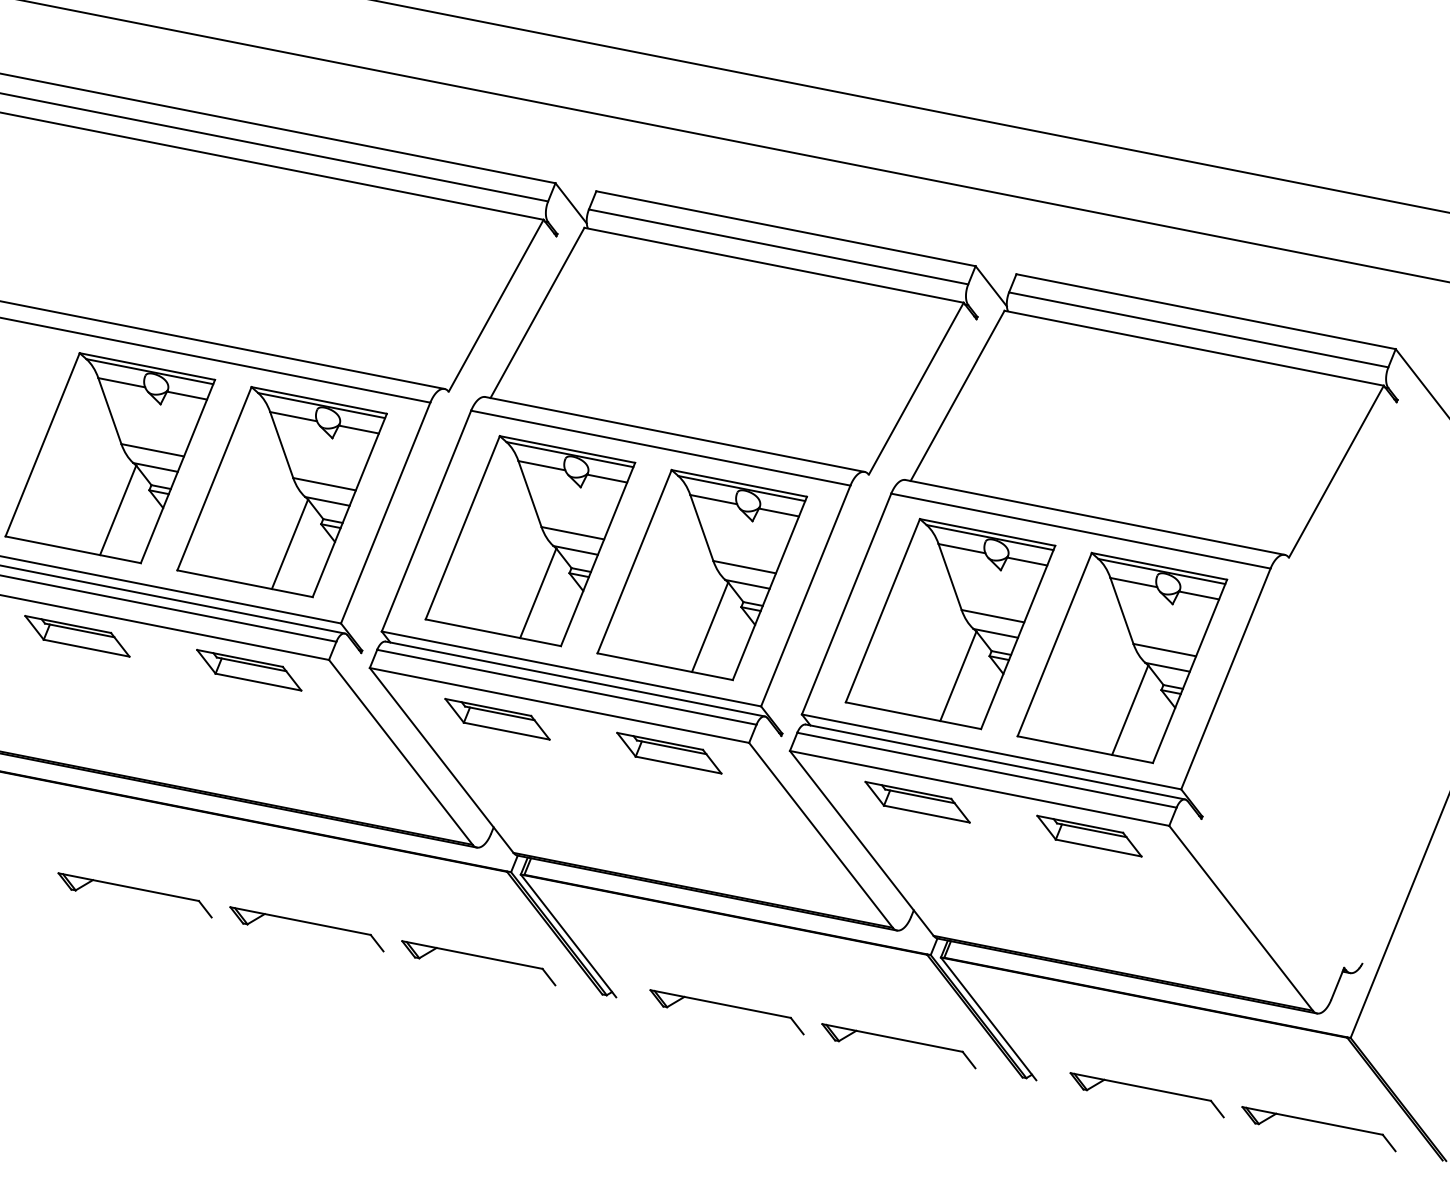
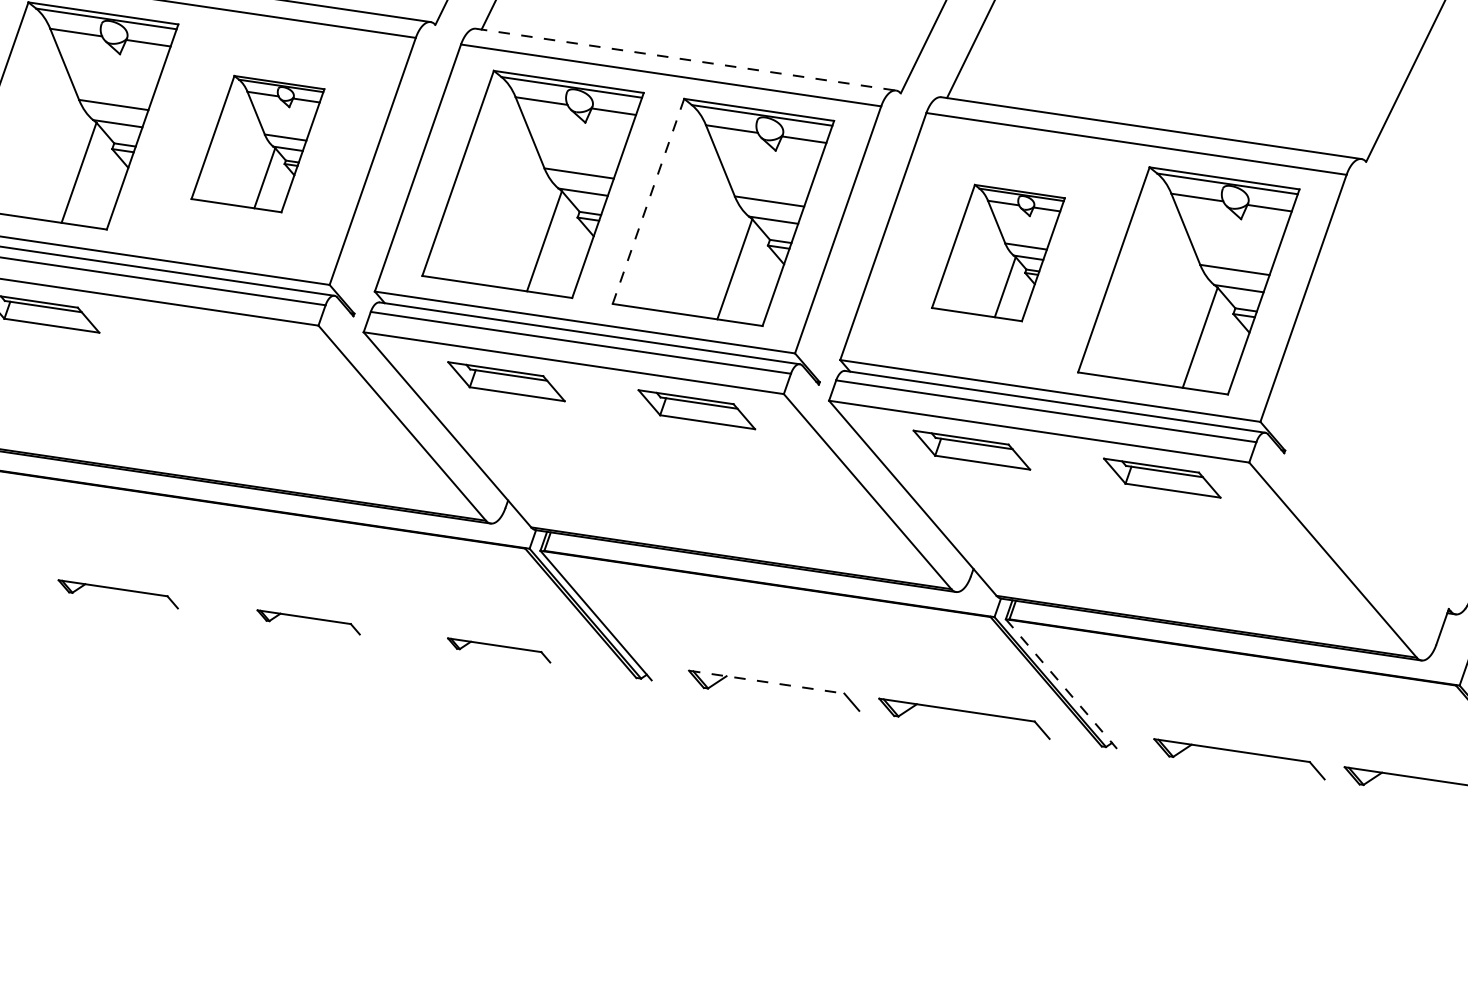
line: (675, 434) -> (686, 59), solid -> dashed
part: (281, 492) -> (257, 144), size x0.6
line: (634, 561) -> (648, 201), solid -> dashed
part: (950, 624) -> (998, 253), size x0.6
part: (249, 669) -> (231, 340), removed
part: (134, 895) -> (117, 594), size x0.7
part: (306, 929) -> (308, 622), size x0.6
part: (478, 963) -> (498, 650), size x0.6
line: (721, 1004) -> (767, 682), solid -> dashed
line: (988, 1018) -> (1061, 683), solid -> dashed

